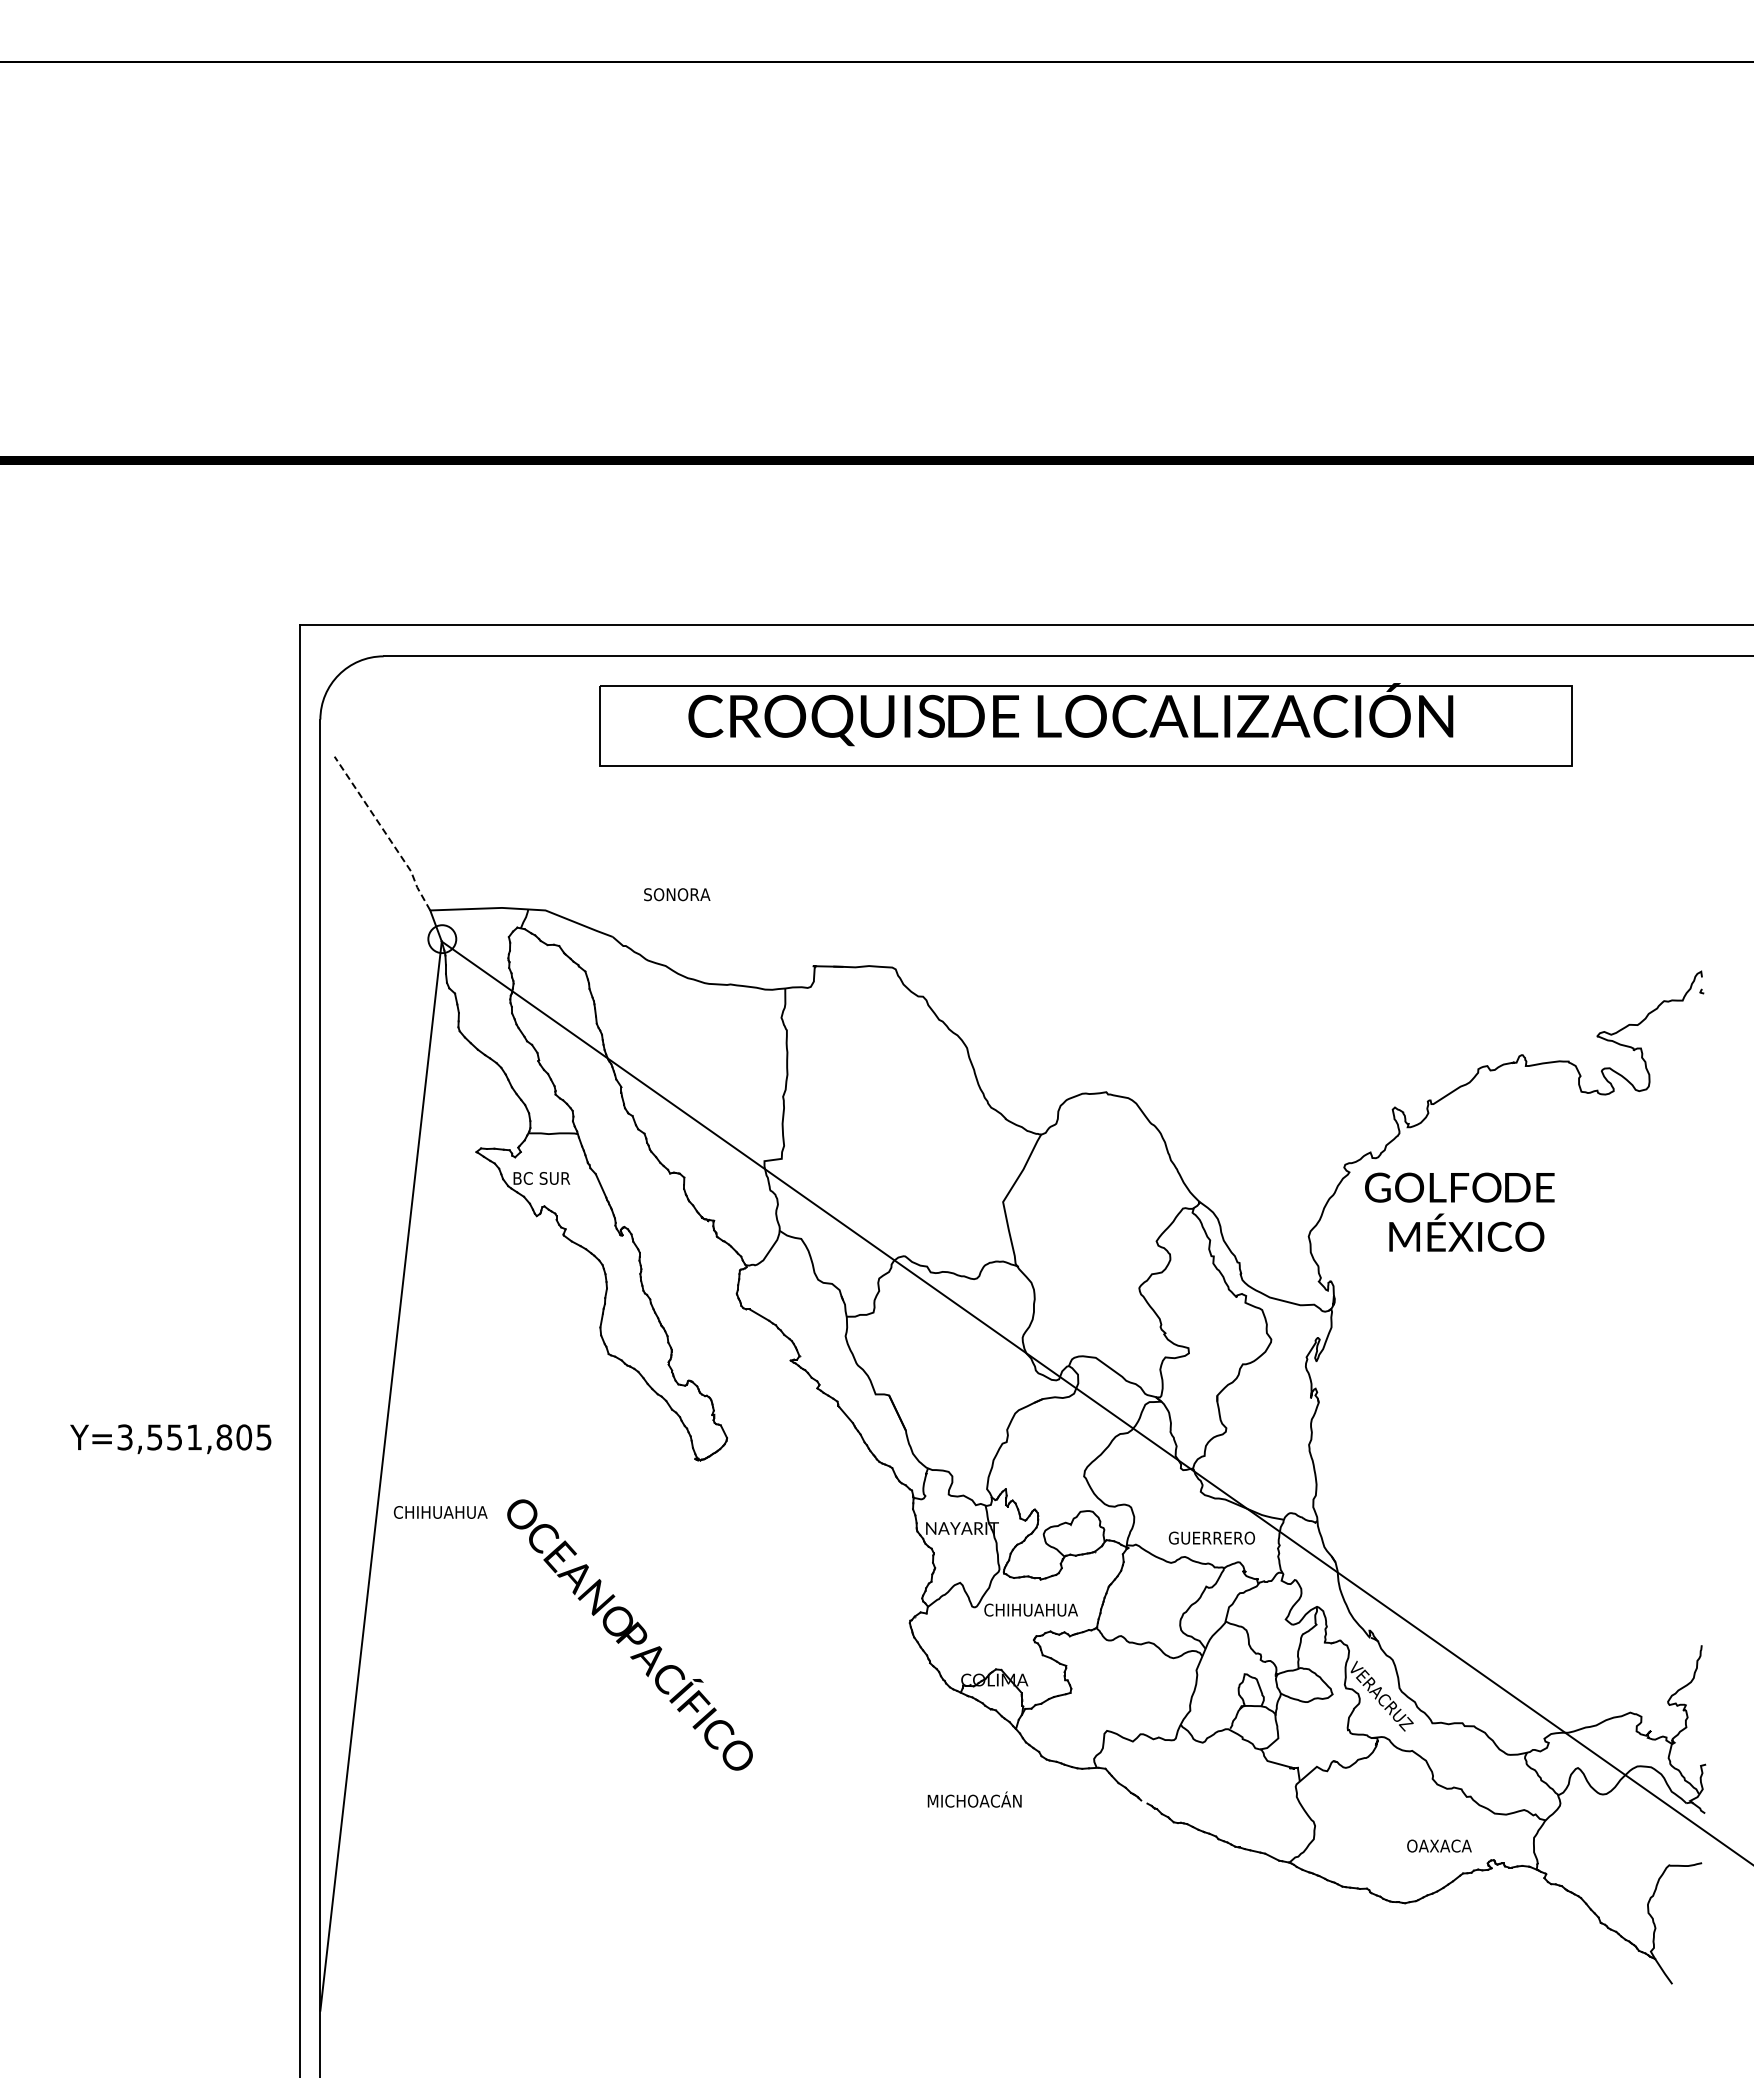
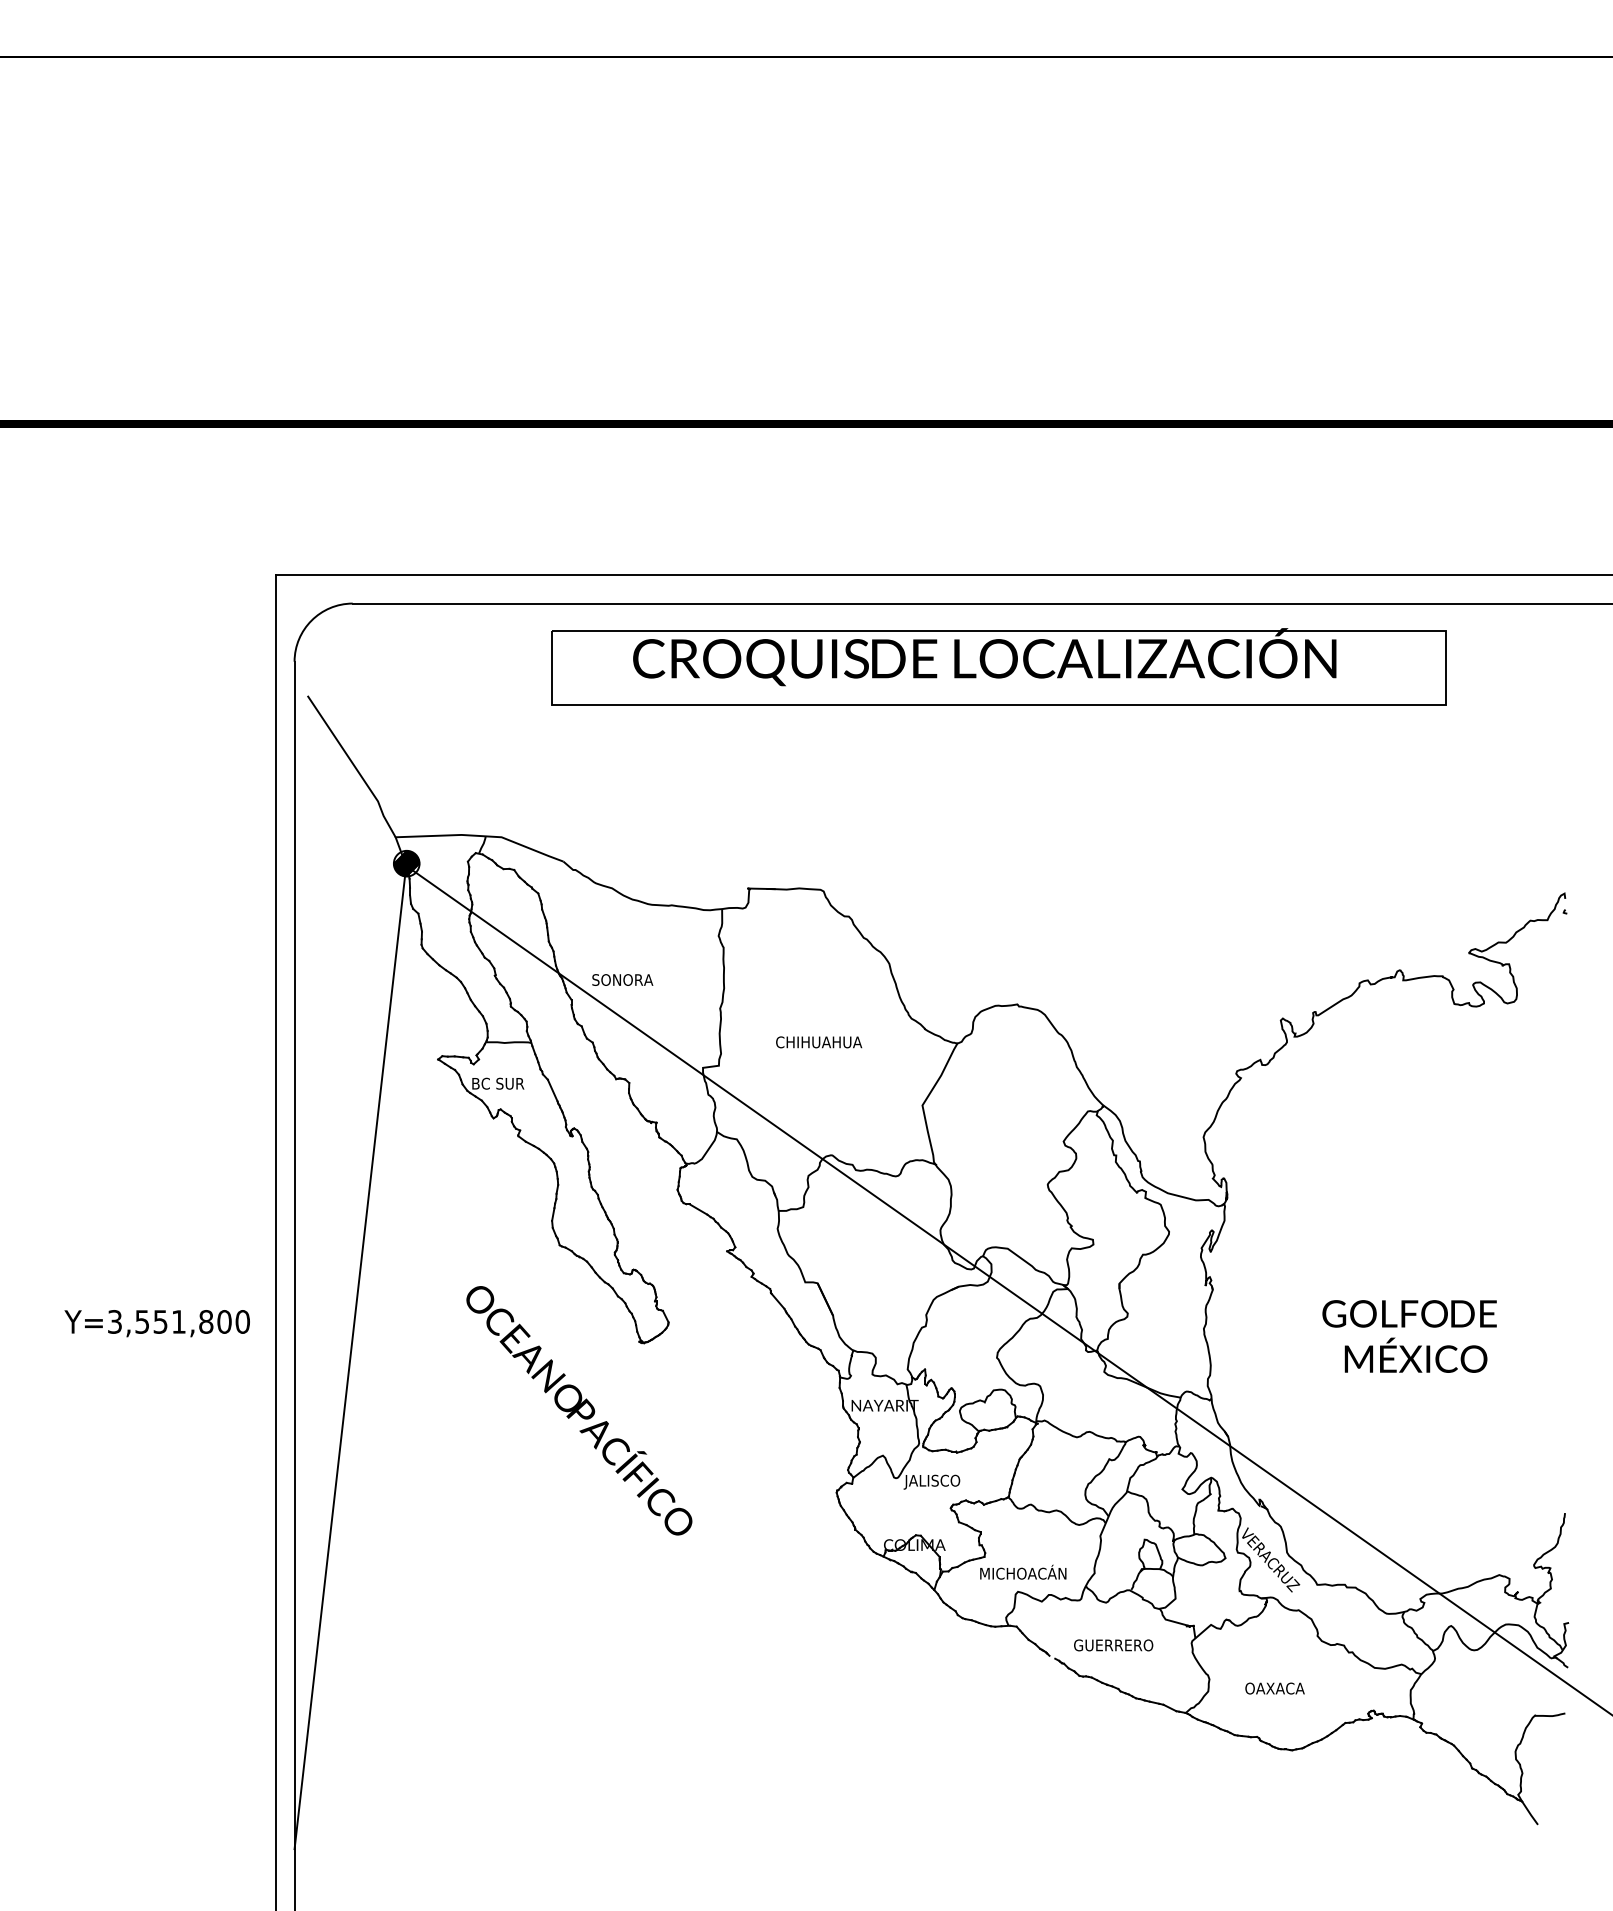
line: (385, 833) -> (354, 766), dashed -> solid
text: (677, 894) -> (623, 979), moved
hatch: (442, 939) -> (406, 863), added
text: (1459, 1211) -> (1409, 1335), moved
text: (263, 1437) -> (242, 1322), Y=3,551,805 -> Y=3,551,800
text: (440, 1512) -> (818, 1042), moved
text: (1211, 1537) -> (1113, 1644), moved
text: (1029, 1611) -> (946, 1482), CHIHUAHUA -> JALISCO
text: (629, 1634) -> (578, 1410), moved
text: (974, 1799) -> (1023, 1572), moved
text: (1439, 1845) -> (1275, 1688), moved

